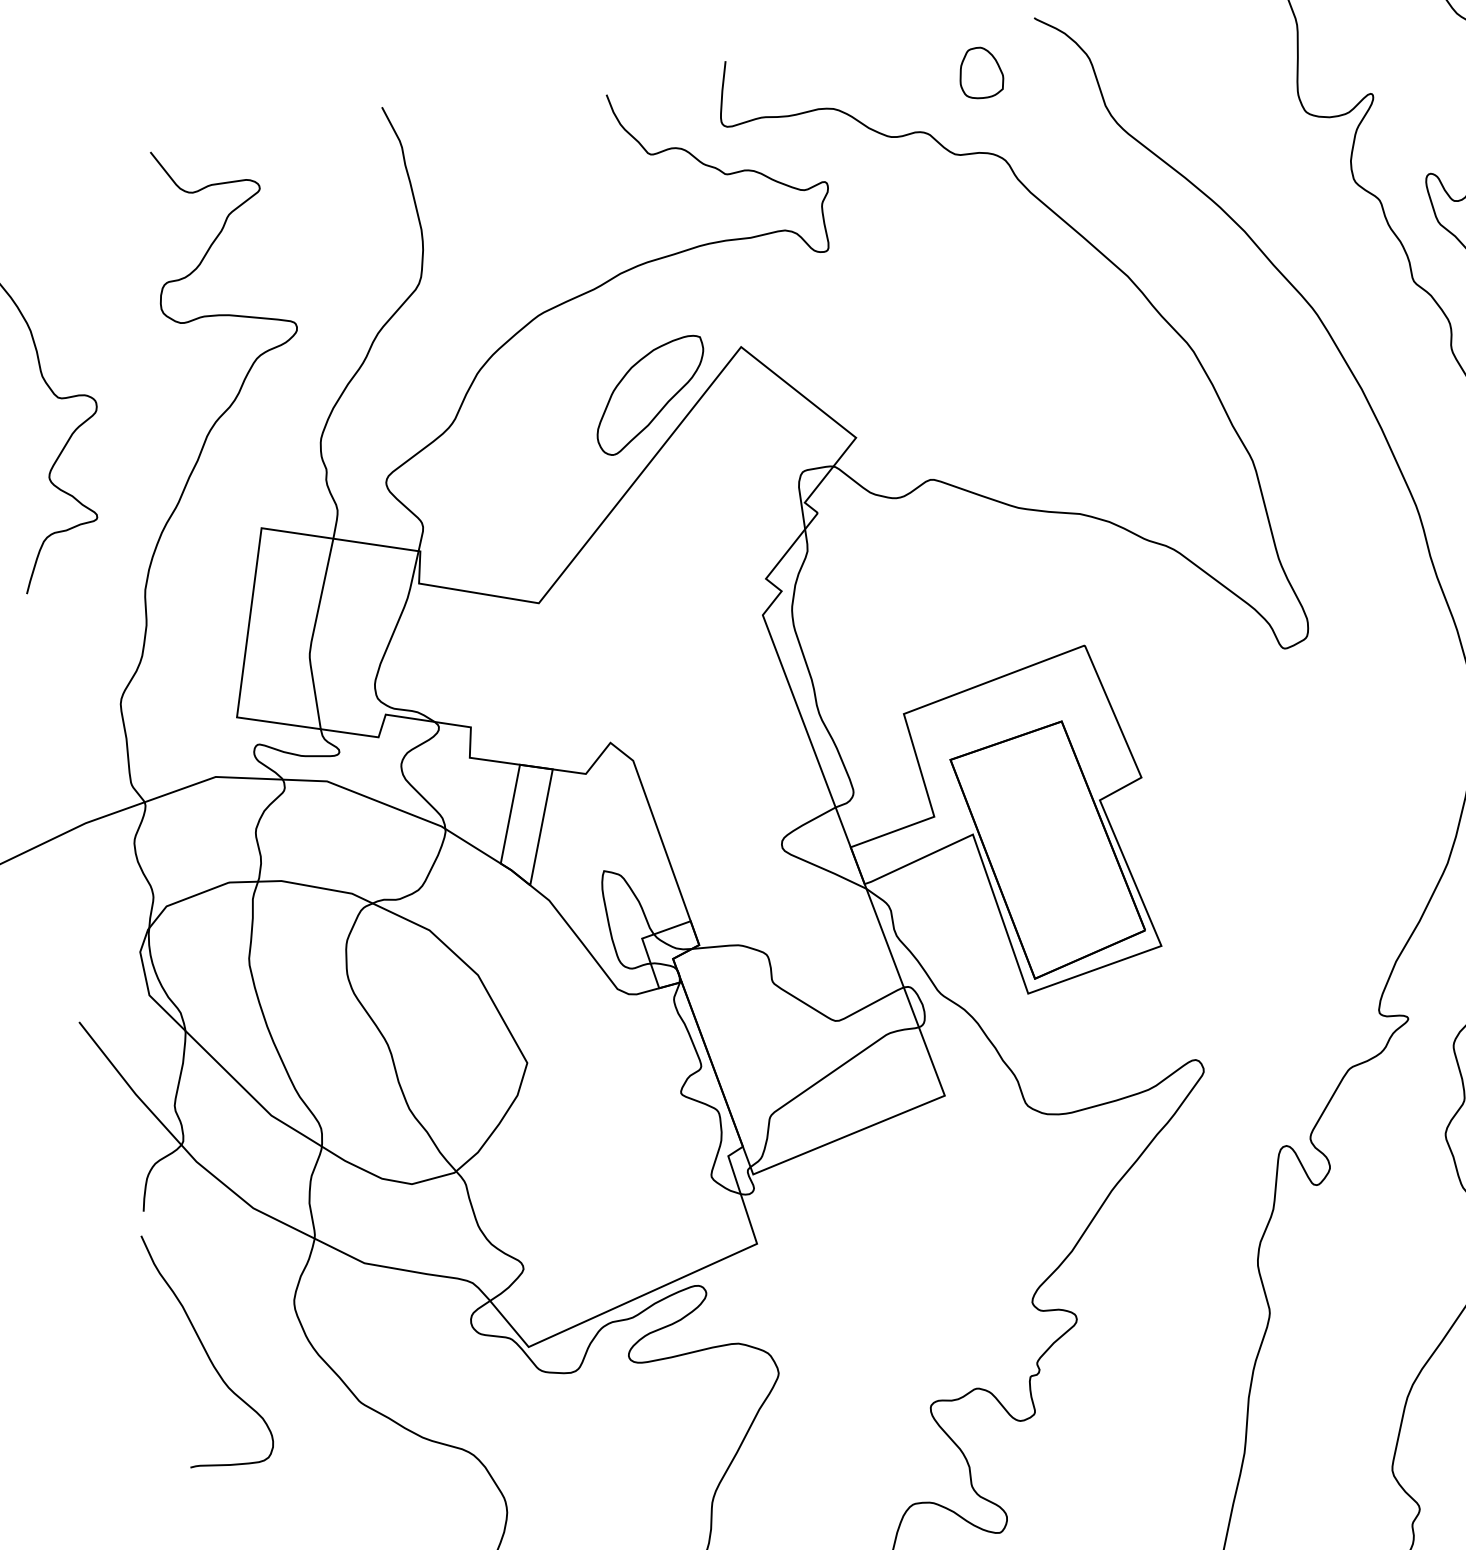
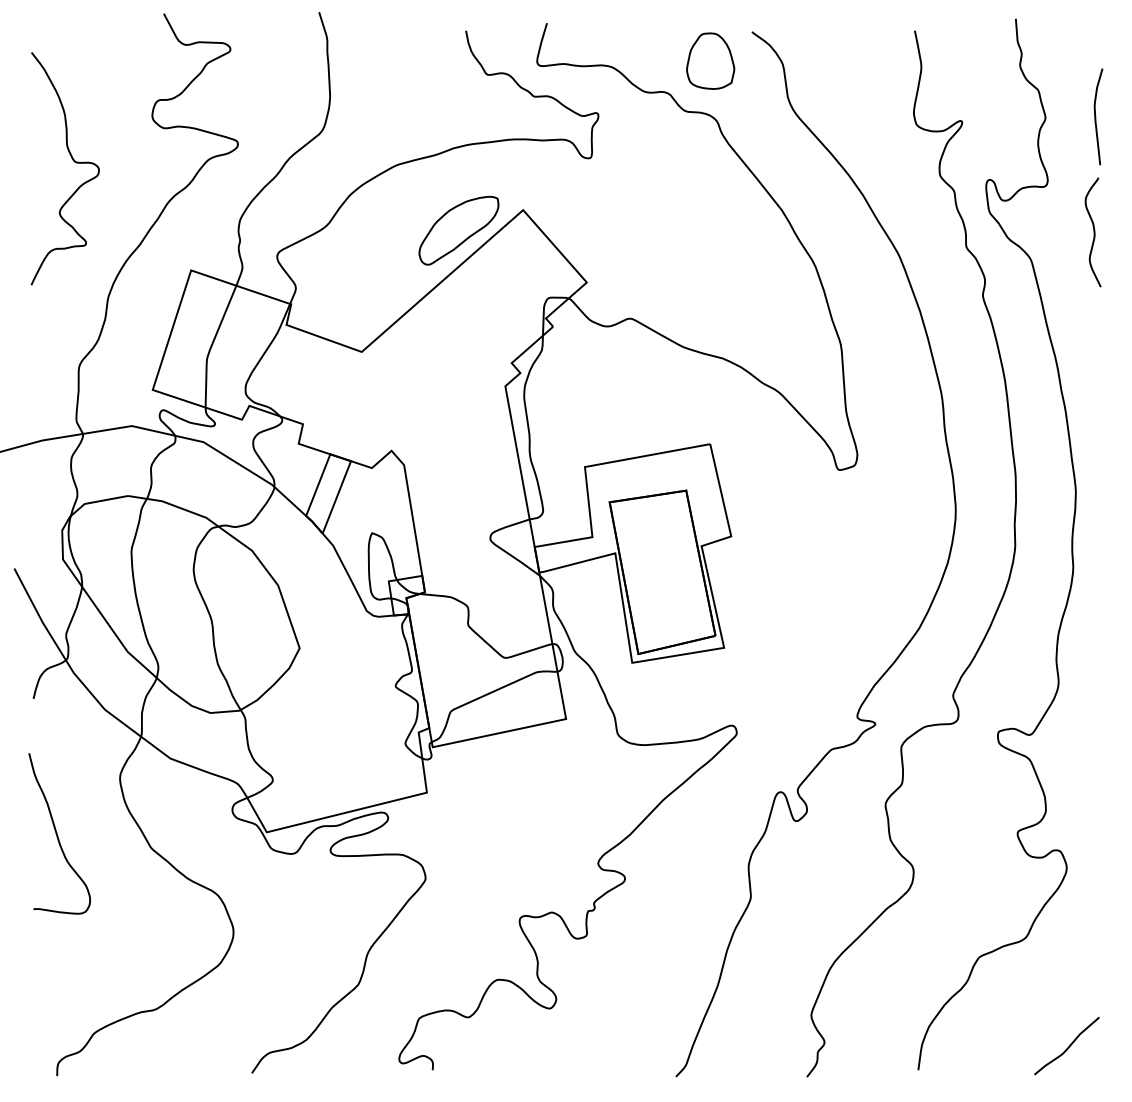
part: (979, 72) -> (710, 60), size x1.67
curve: (205, 1347) -> (57, 833), moved

